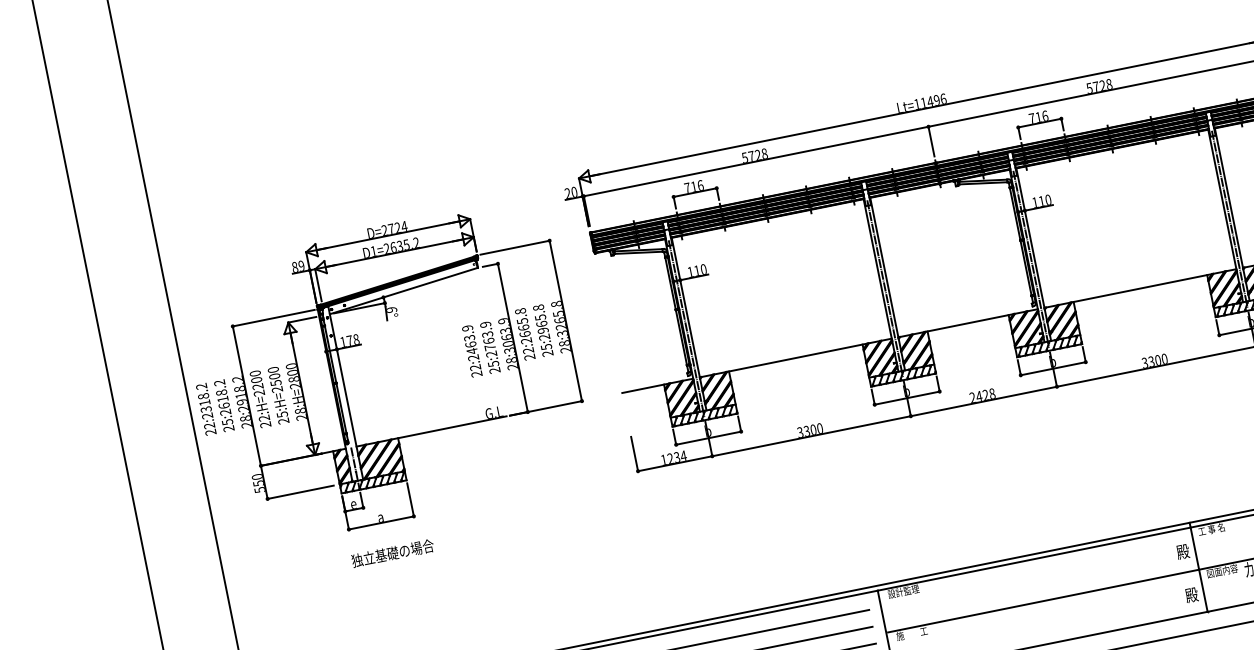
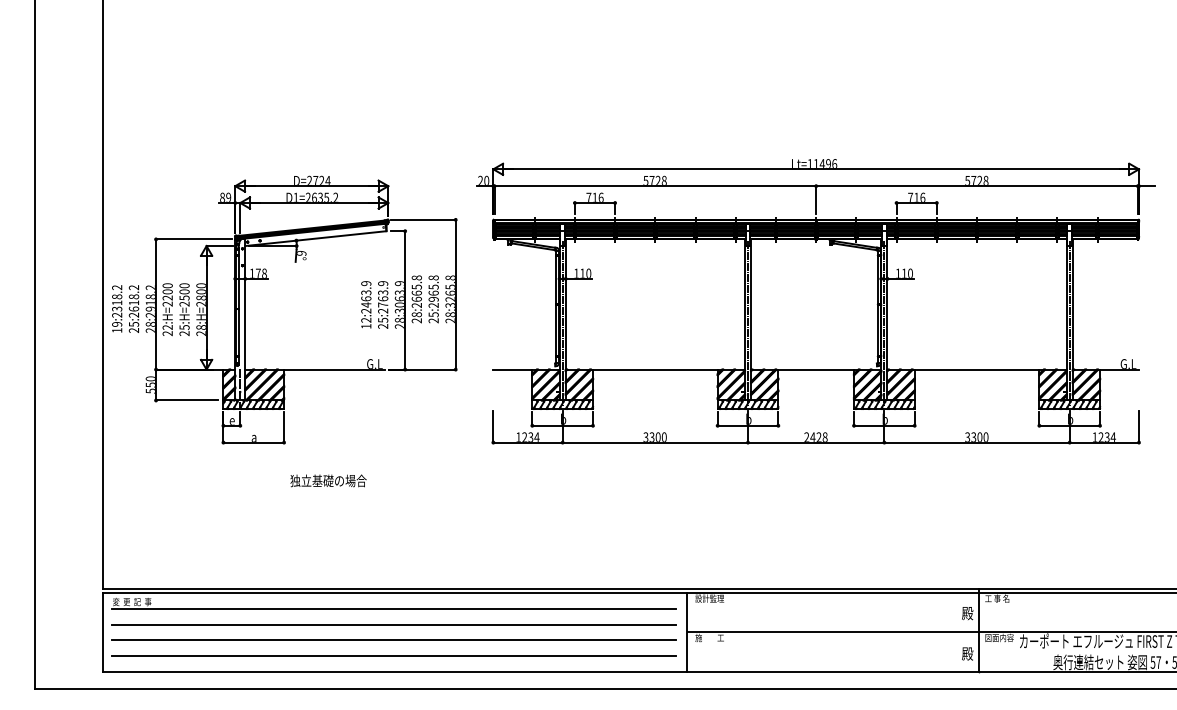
text: (528, 350) -> (416, 314), 22:2665.8 -> 28:2665.8
text: (477, 374) -> (366, 326), 22:2463.9 -> 12:2463.9
text: (210, 429) -> (117, 327), 22:2318.2 -> 19:2318.2
text: (392, 552) -> (328, 480), moved

